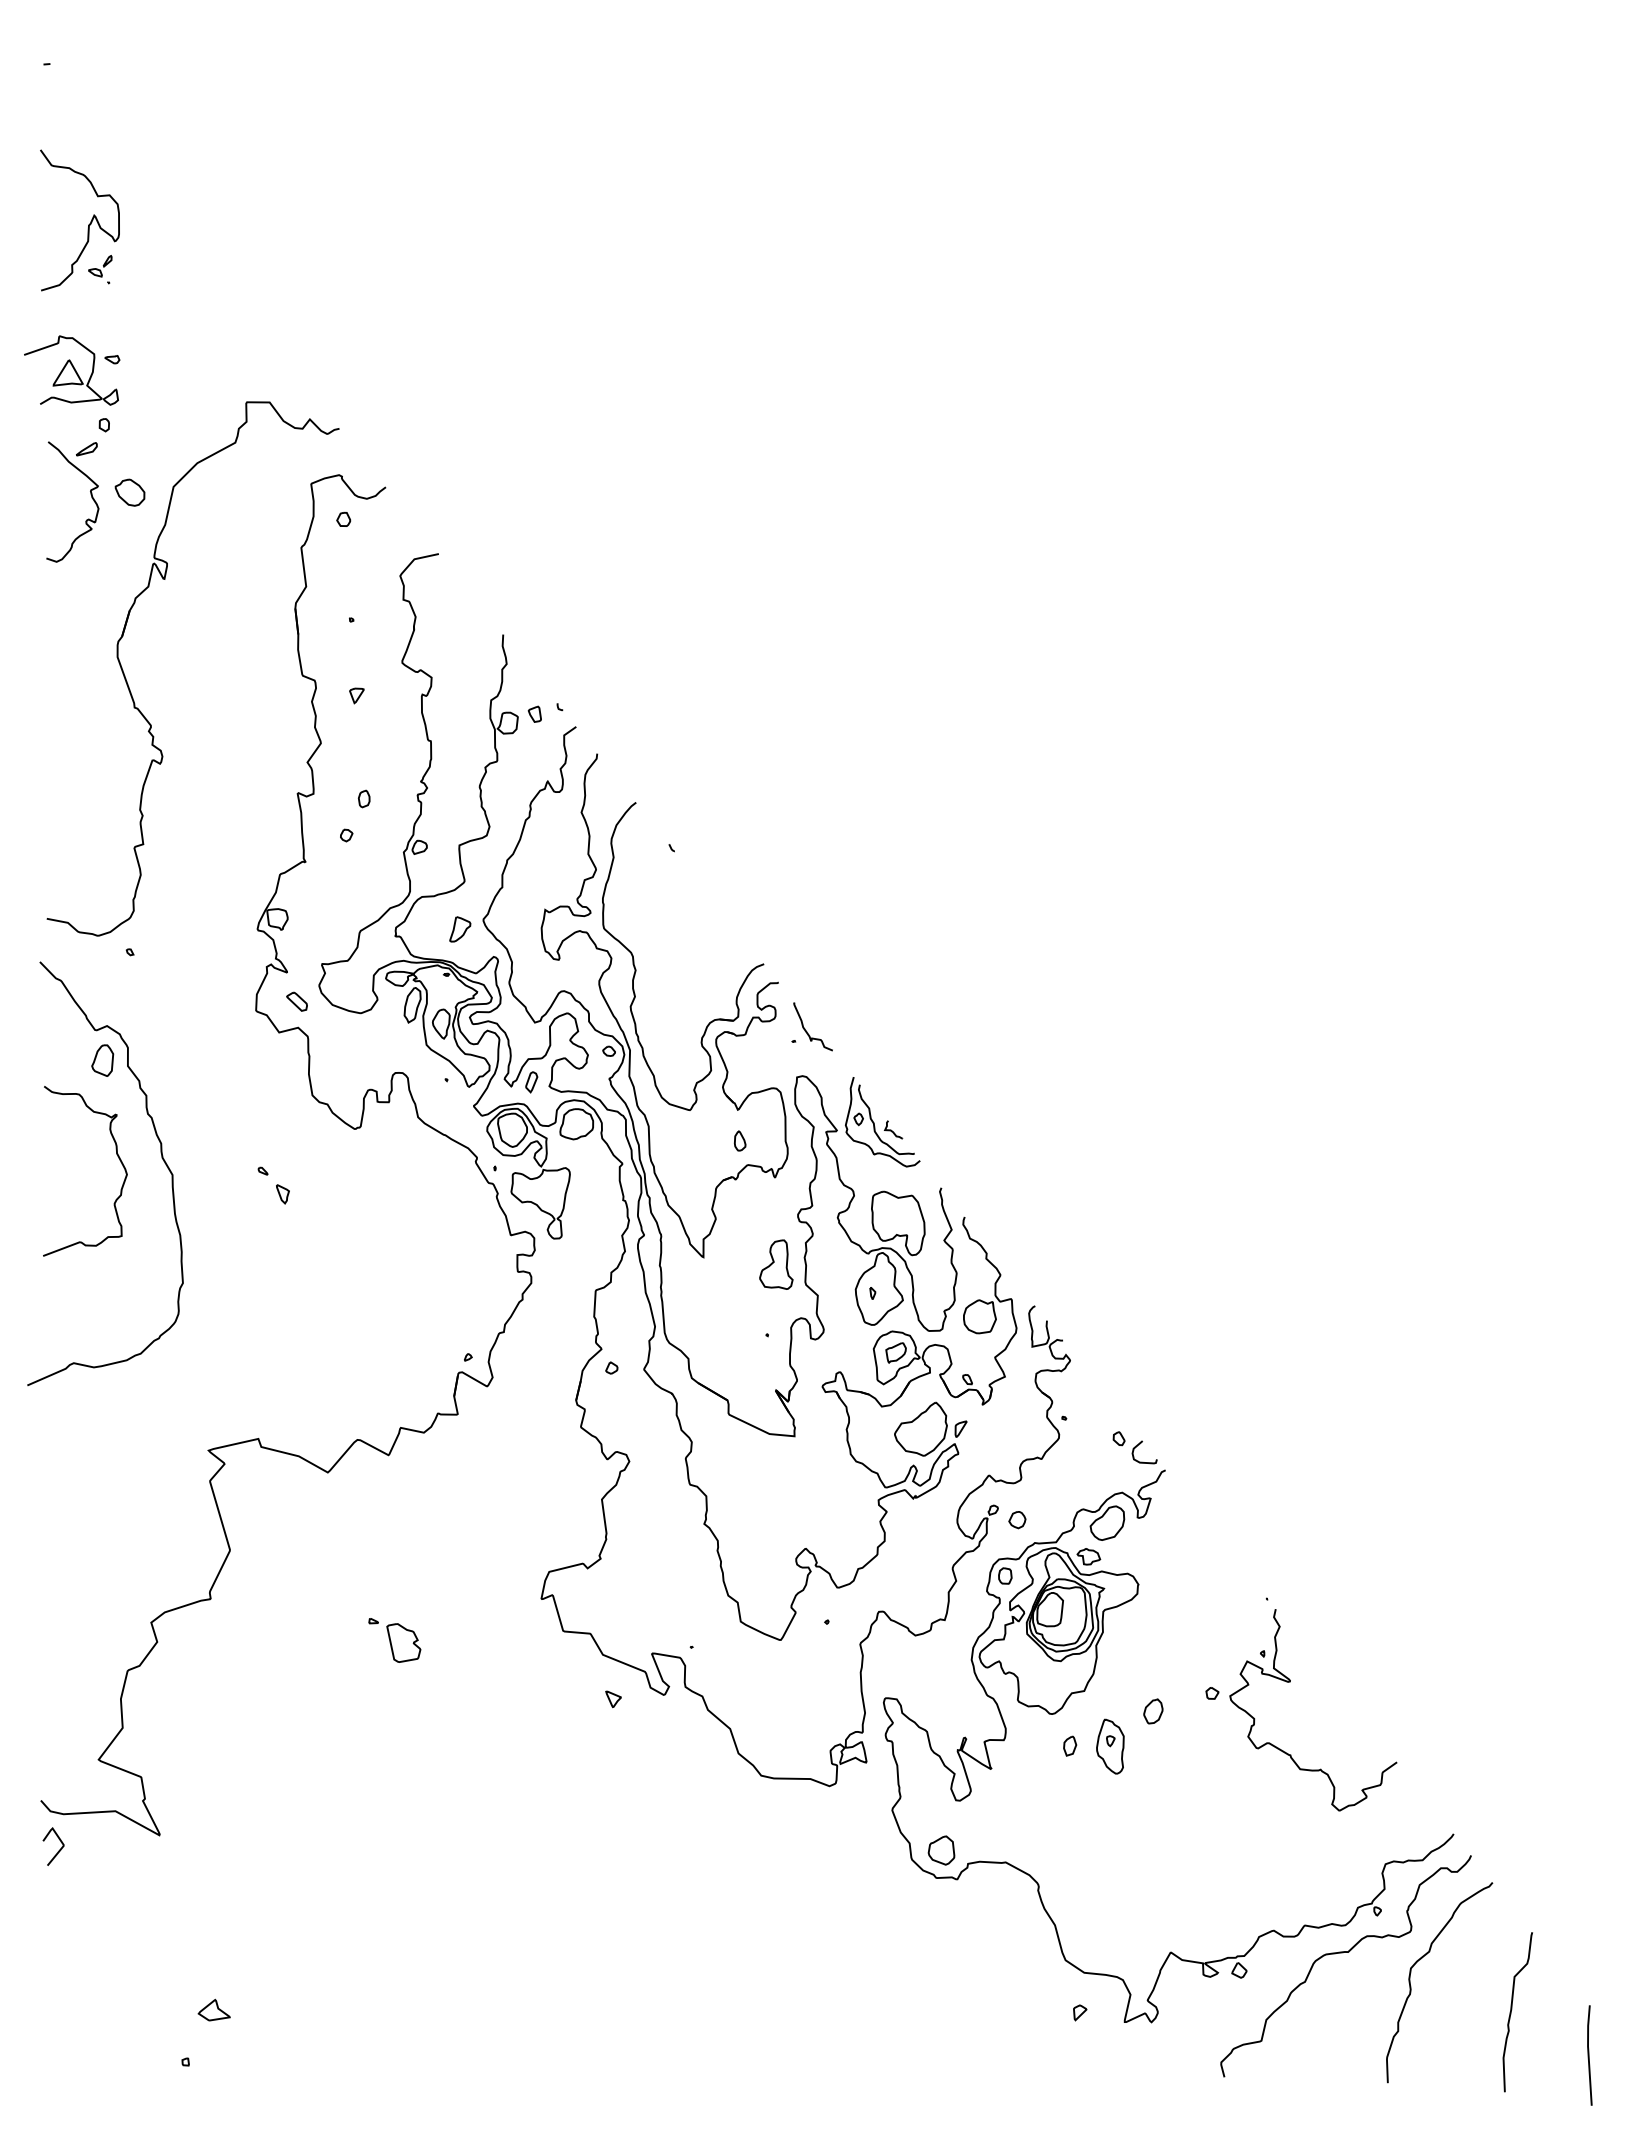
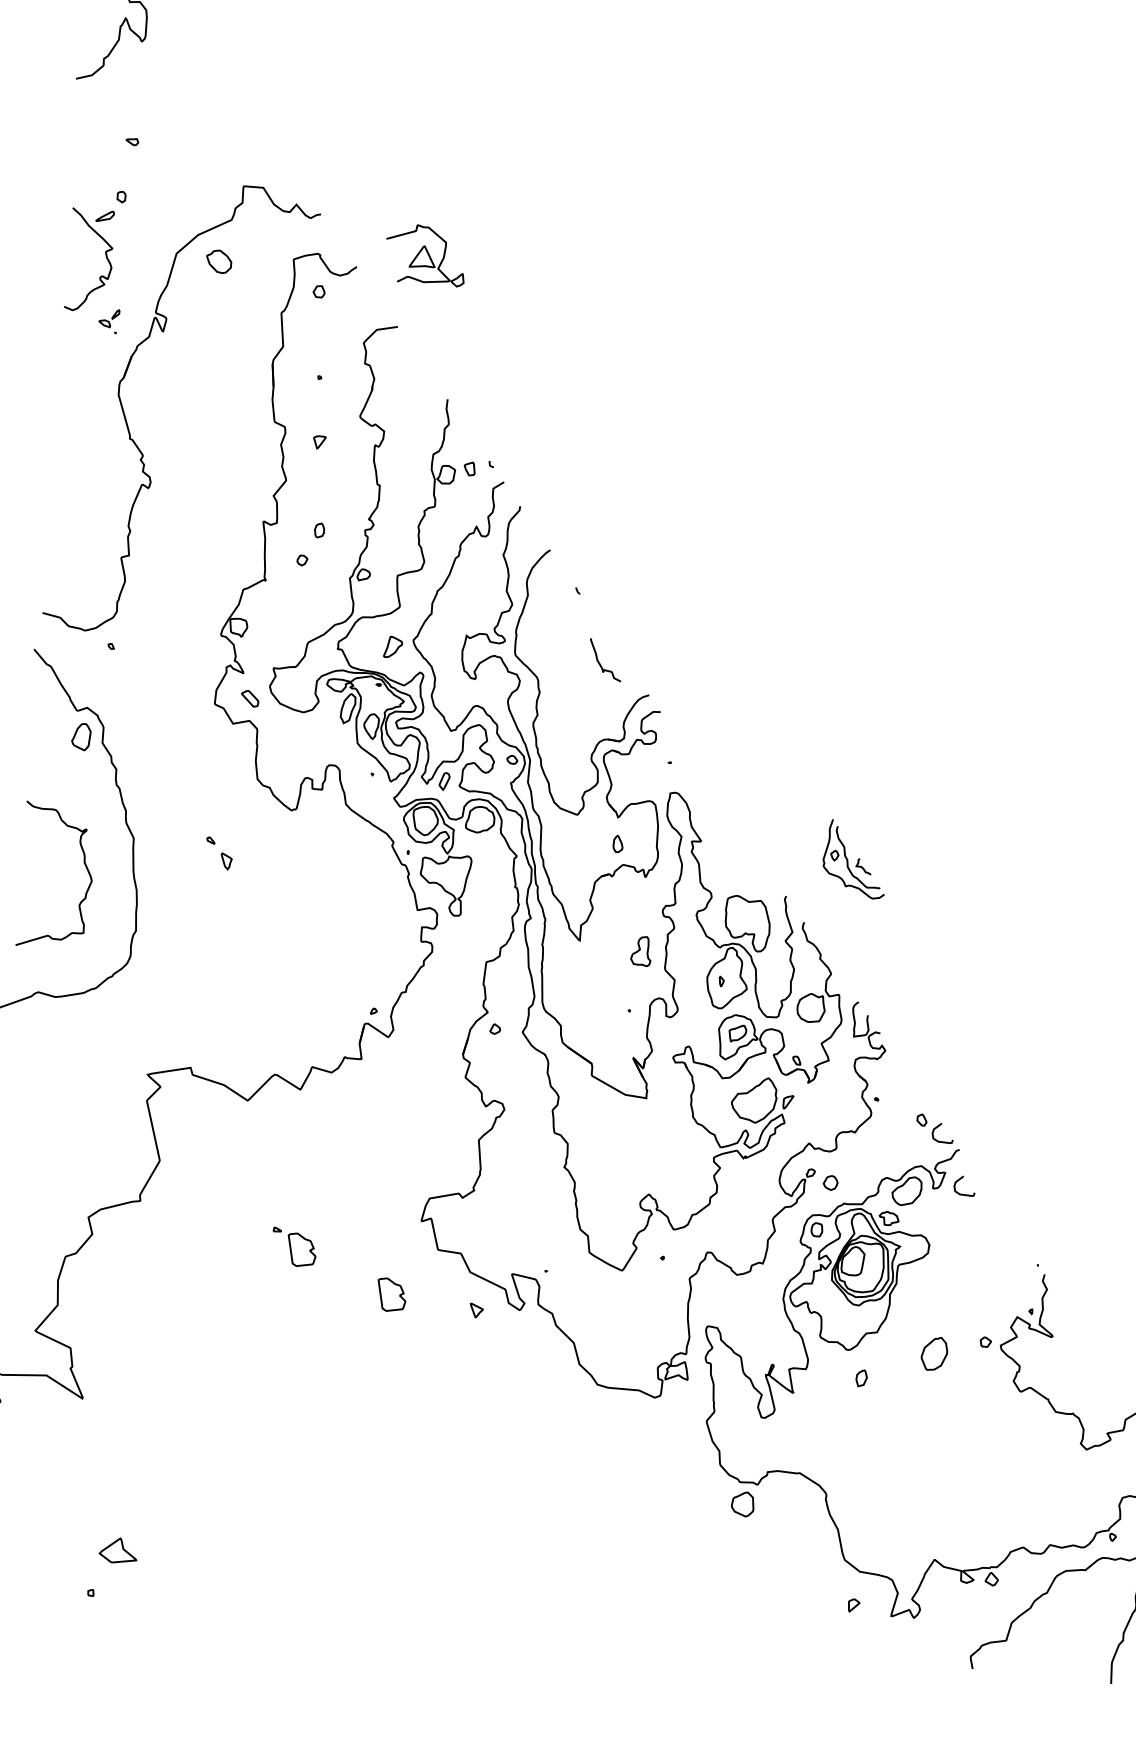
part: (100, 269) -> (109, 321), moved
part: (71, 370) -> (425, 255), moved
part: (129, 492) -> (218, 261), moved
curve: (807, 1031) -> (600, 663), moved
part: (882, 1122) -> (854, 859), moved
curve: (117, 1156) -> (84, 865), moved
part: (776, 1264) -> (641, 951), size x0.7
curve: (1170, 1504) -> (961, 1179), added
part: (512, 1687) -> (391, 1294), added
part: (1153, 1711) -> (934, 1353), size x1.6
part: (1110, 1746) -> (895, 1381), removed
part: (941, 1850) -> (742, 1504), moved
part: (213, 2009) -> (117, 1549), size x1.4

